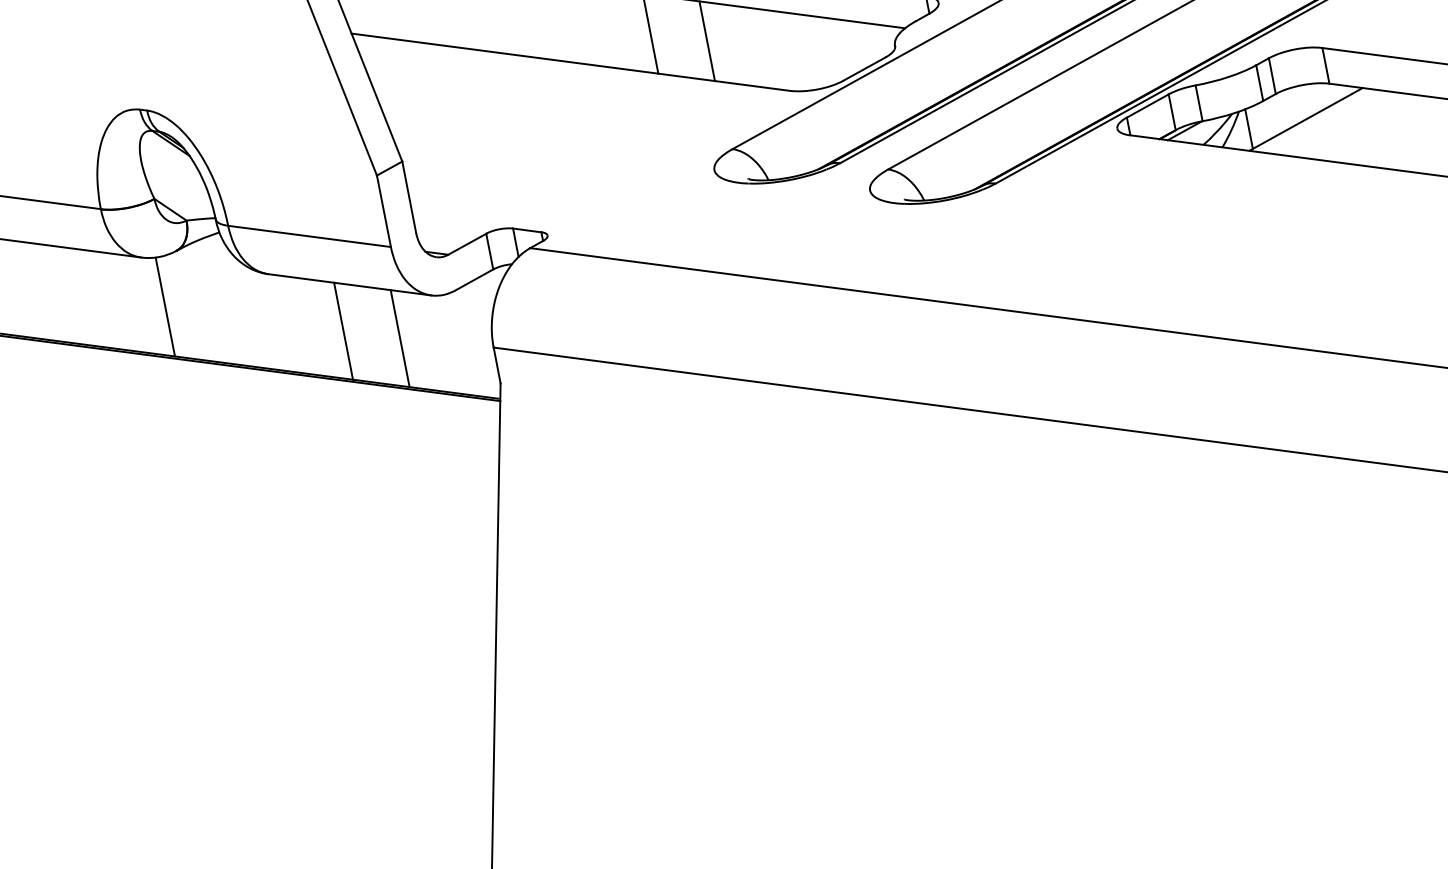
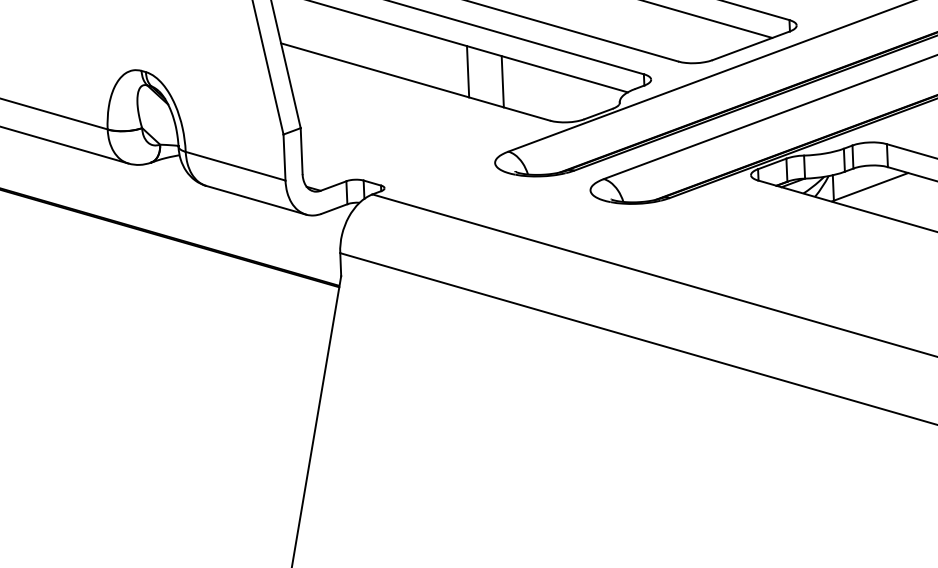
line: (164, 306) -> (138, 196), removed
line: (342, 330) -> (247, 228), removed
line: (399, 338) -> (282, 238), removed

